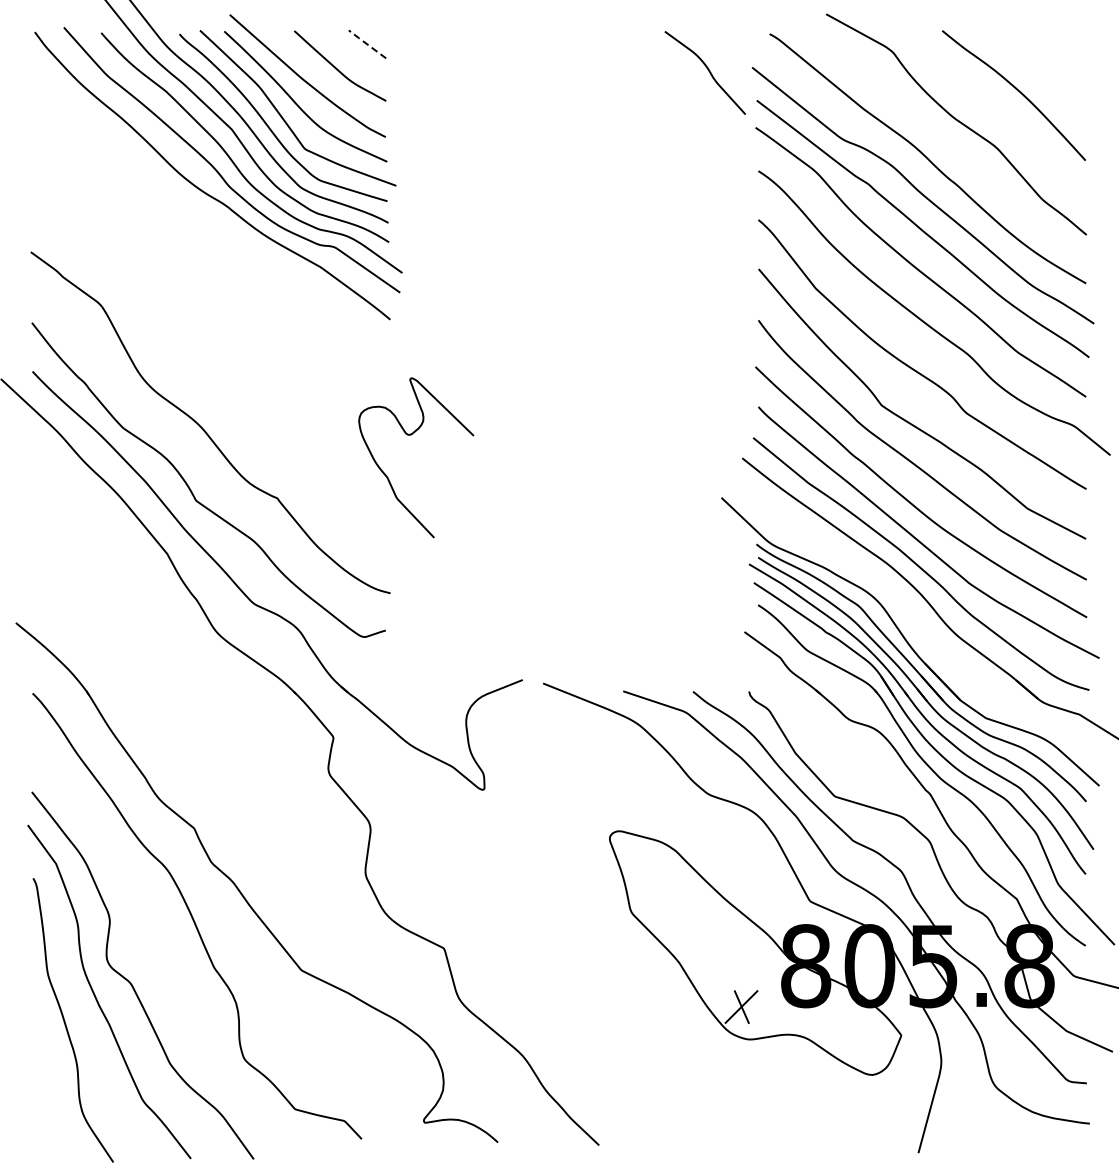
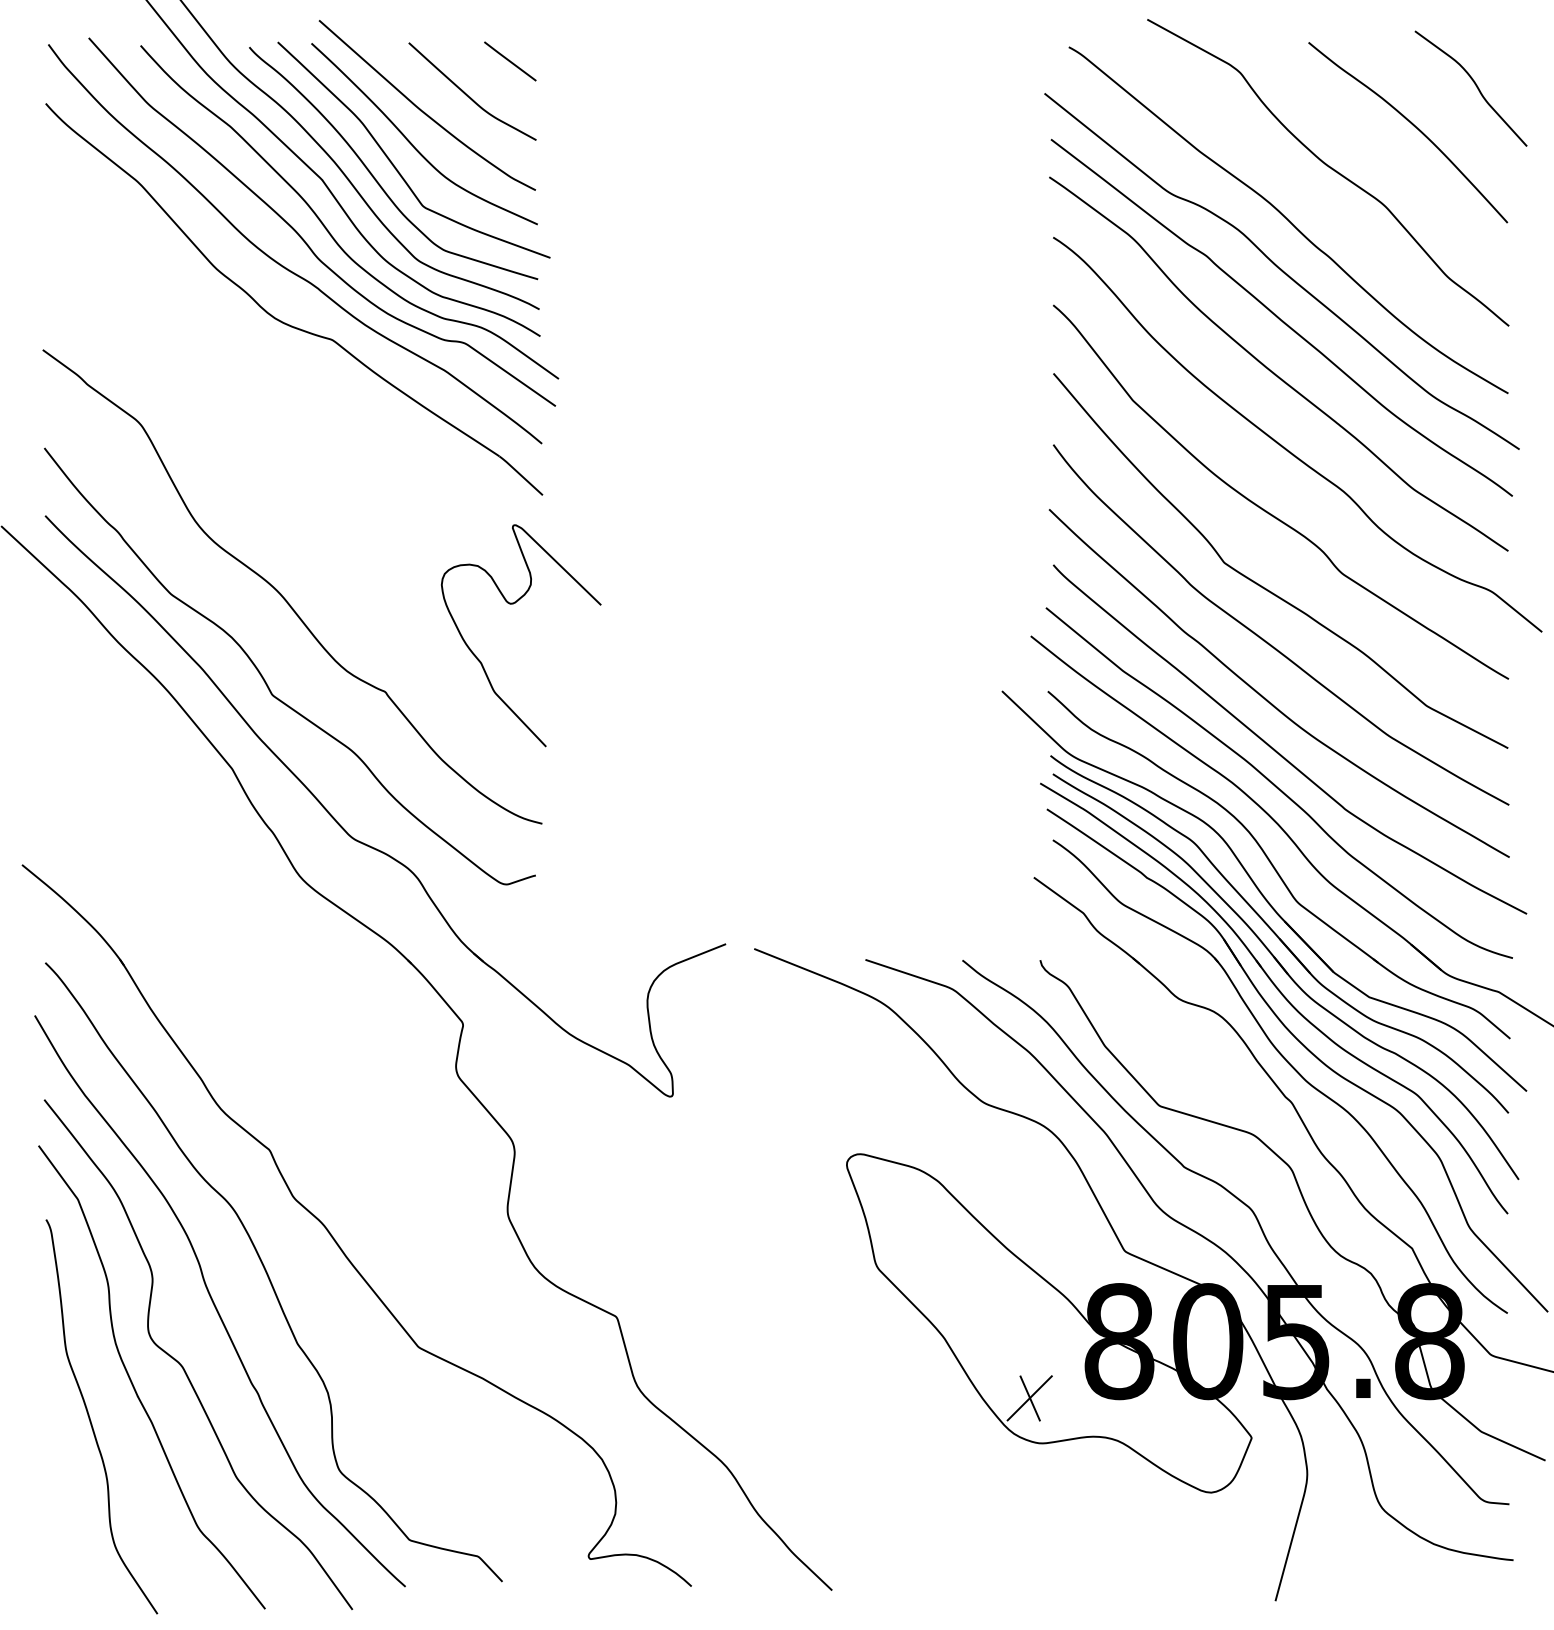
line: (366, 44) -> (508, 61), dashed -> solid
curve: (708, 71) -> (1475, 86), moved
part: (204, 231) -> (284, 321), added
curve: (411, 435) -> (514, 604), moved
part: (920, 622) -> (1278, 864), added
curve: (155, 939) -> (215, 1304), added

